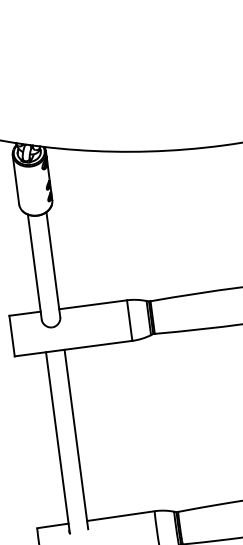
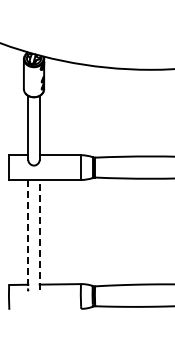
line: (76, 439) -> (39, 234), solid -> dashed
line: (58, 443) -> (28, 235), solid -> dashed

